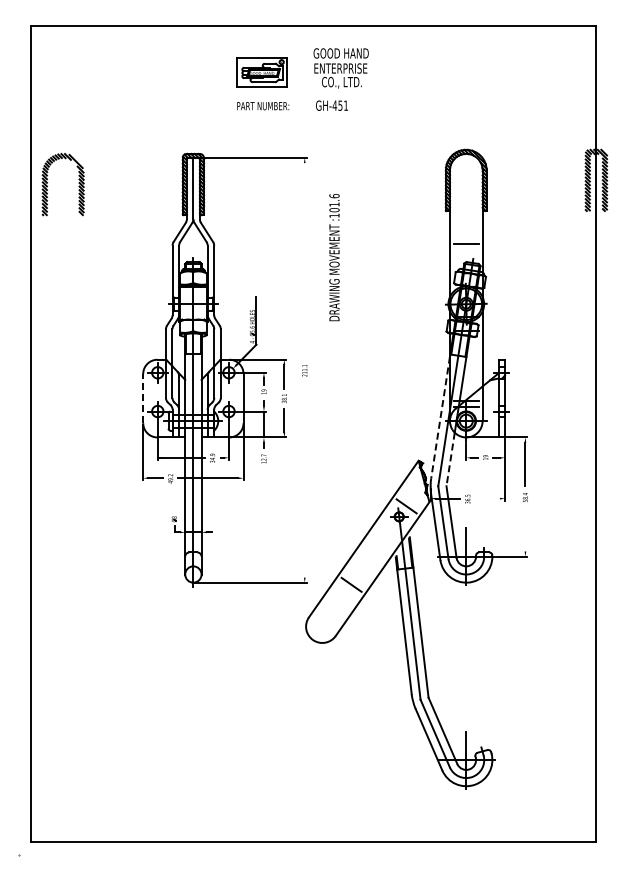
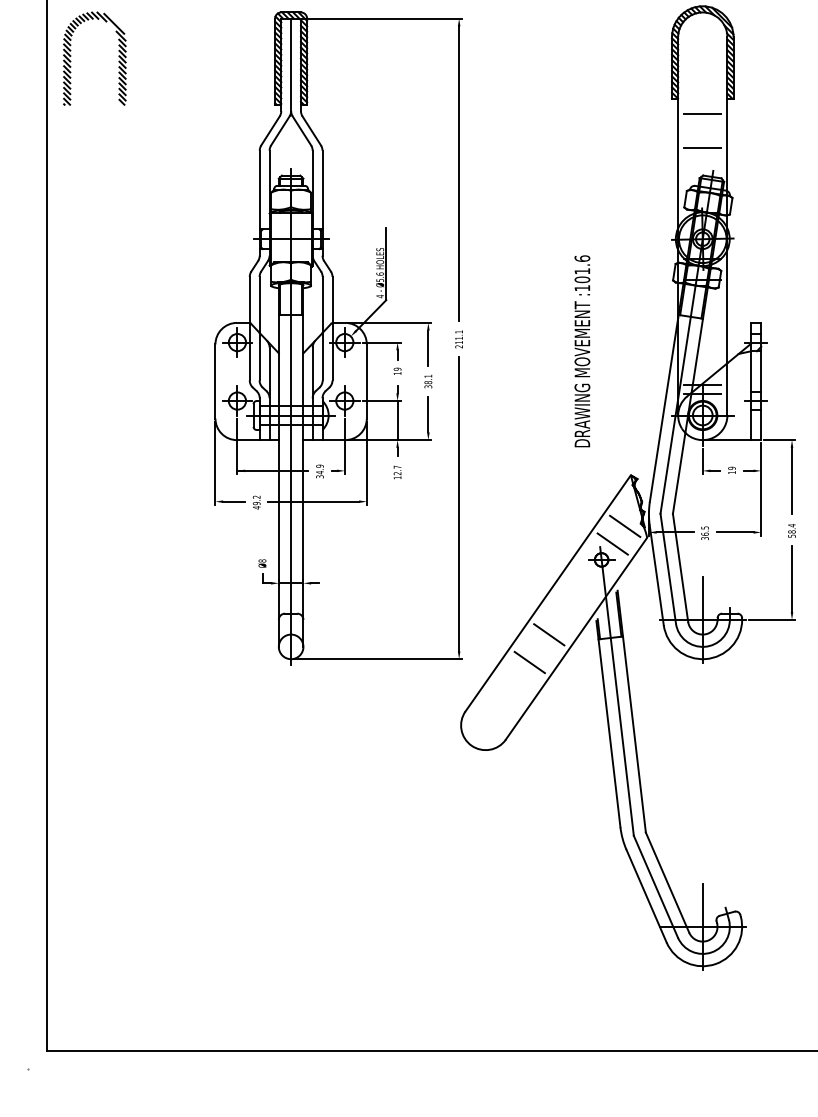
line: (466, 221) -> (703, 114), added
text: (334, 257) -> (582, 351), moved
line: (304, 260) -> (458, 173), added
line: (143, 398) -> (215, 381), dashed -> solid
line: (440, 417) -> (663, 410), dashed -> solid
line: (450, 459) -> (678, 473), dashed -> solid
line: (304, 479) -> (458, 503), added
line: (414, 494) -> (624, 526), added
line: (487, 498) -> (734, 532), added
line: (525, 529) -> (792, 578), added
line: (364, 566) -> (549, 634), added

